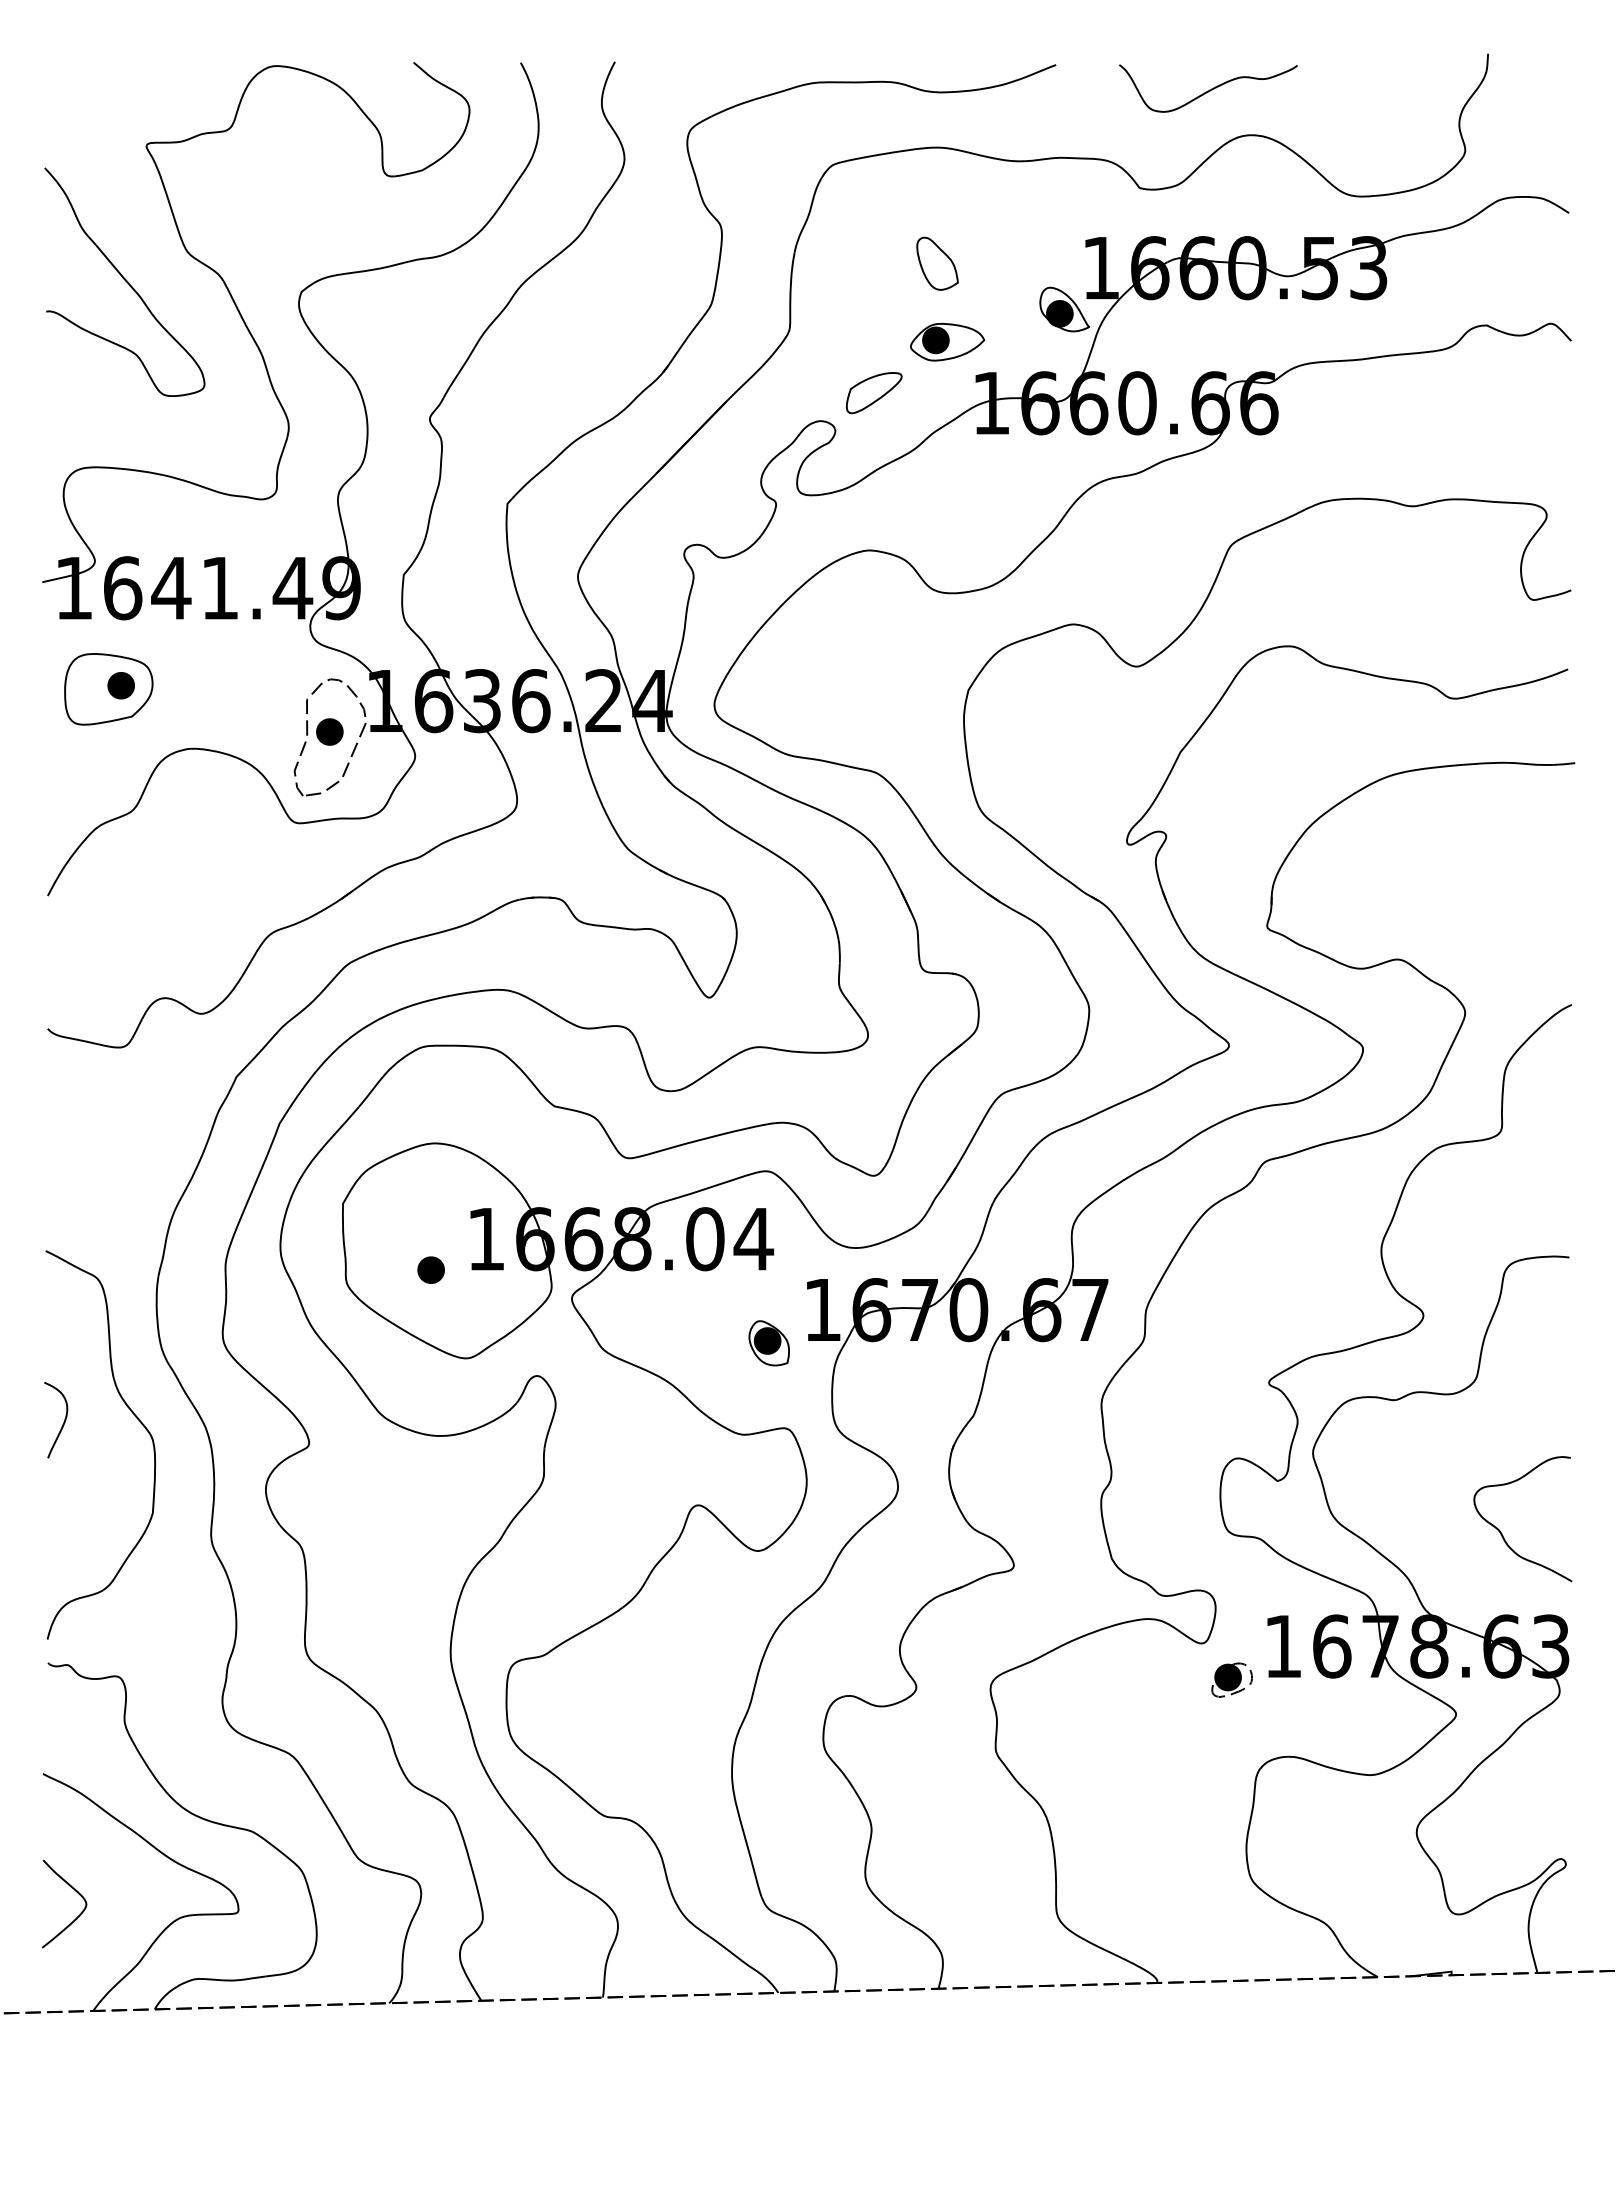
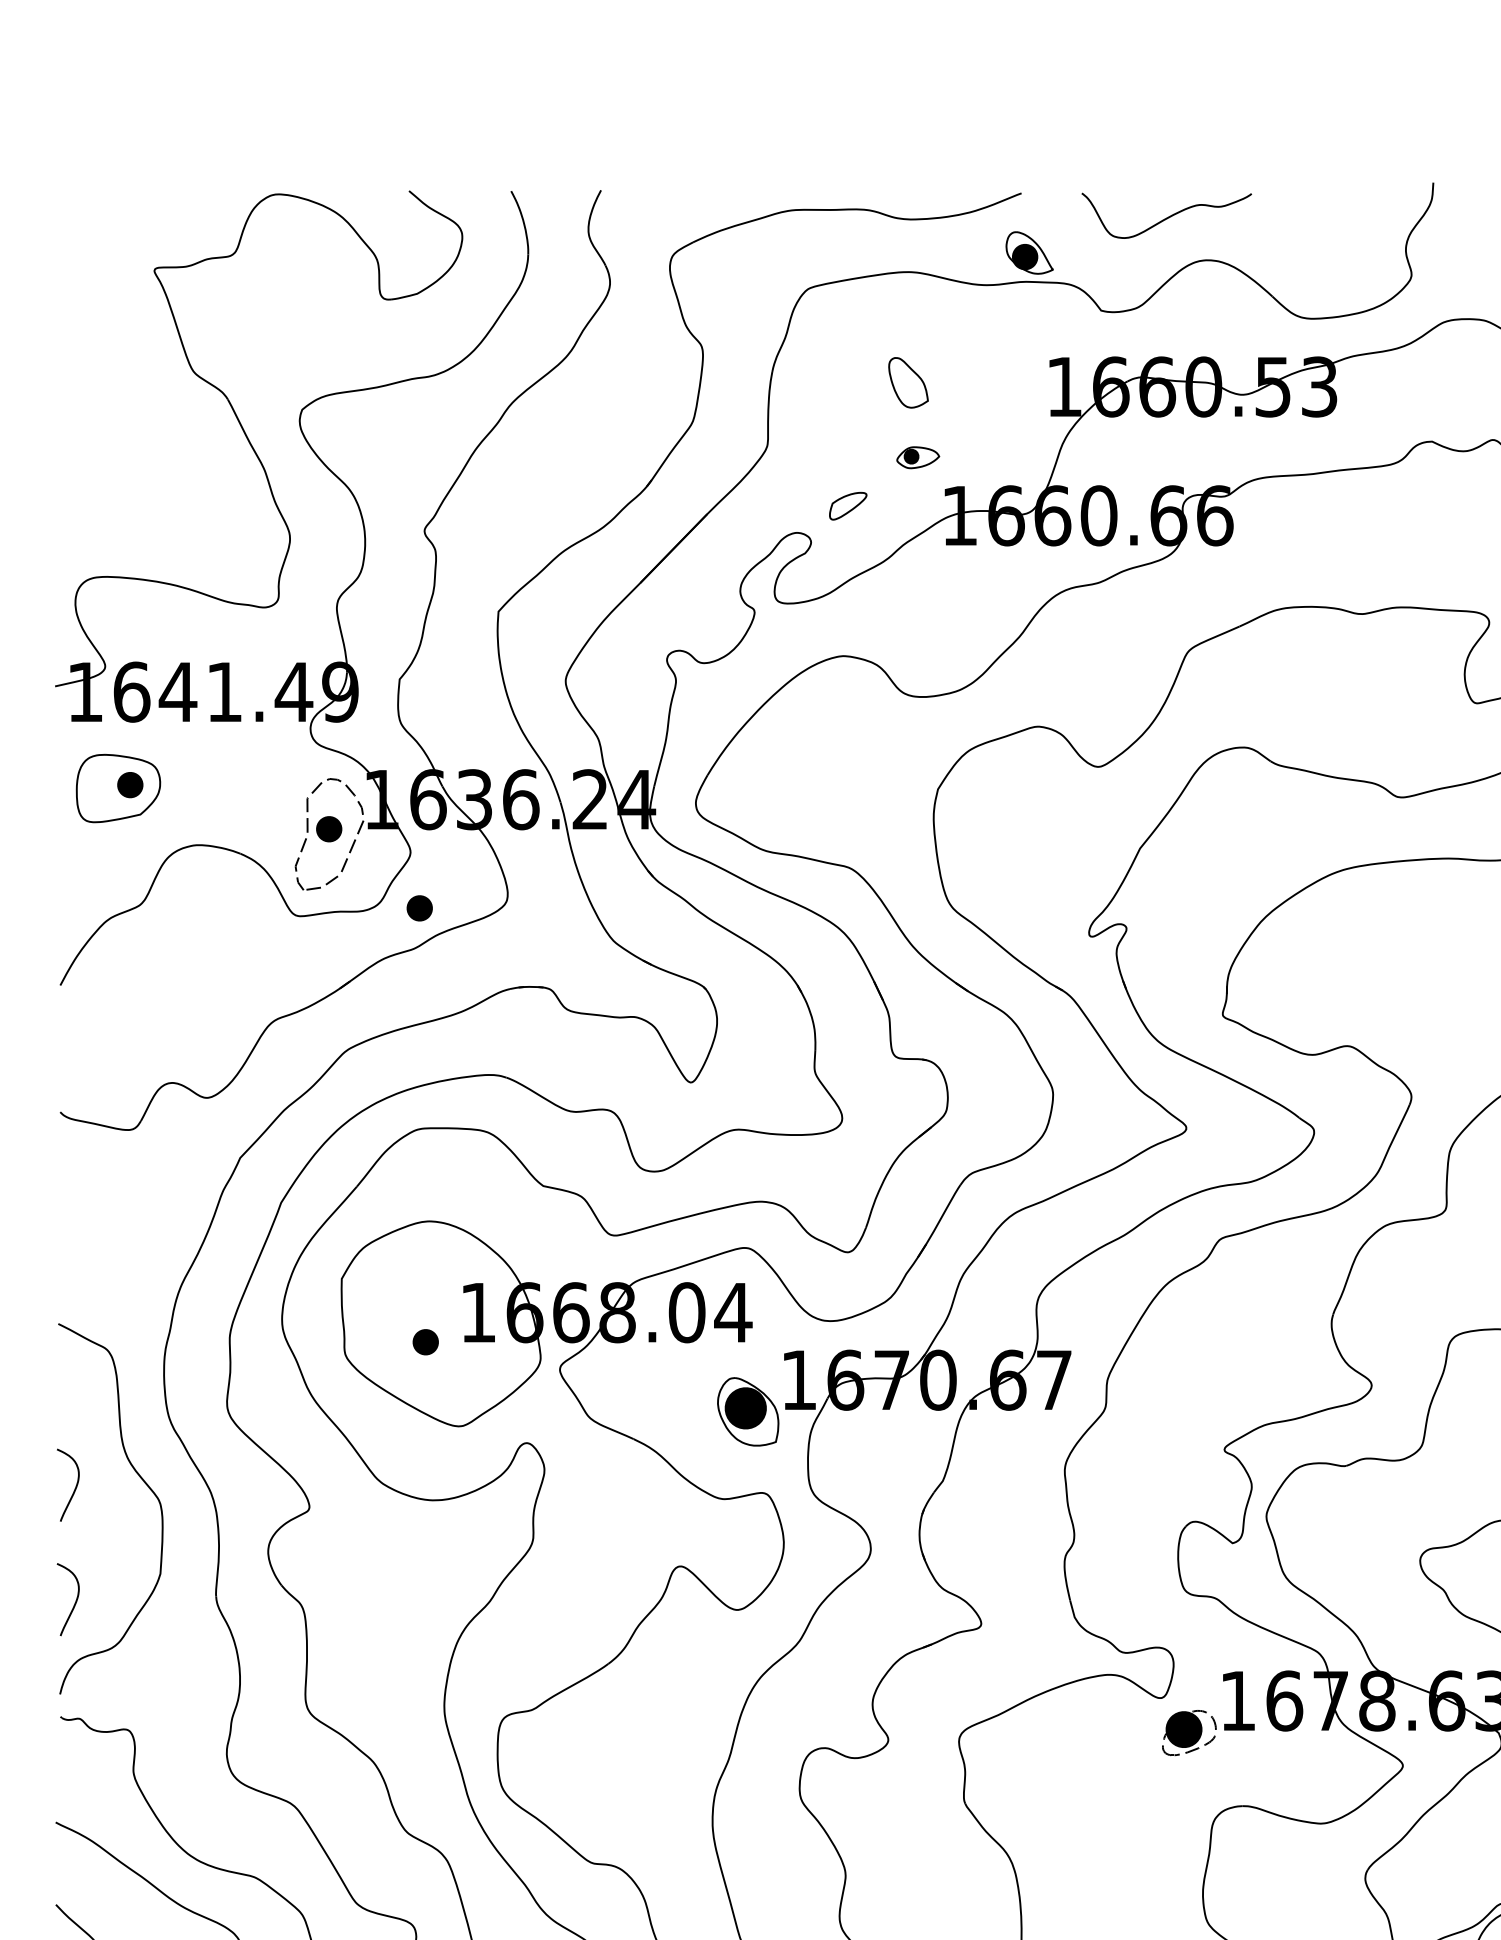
curve: (124, 280) -> (133, 398), removed
part: (1064, 309) -> (1029, 252), moved
part: (947, 342) -> (918, 457), size x0.6
part: (874, 393) -> (848, 506), size x0.7
part: (424, 814) -> (419, 907), added
part: (768, 1343) -> (747, 1412), size x1.6
curve: (63, 1541) -> (75, 1600), added
part: (1231, 1679) -> (1188, 1732), size x1.4

